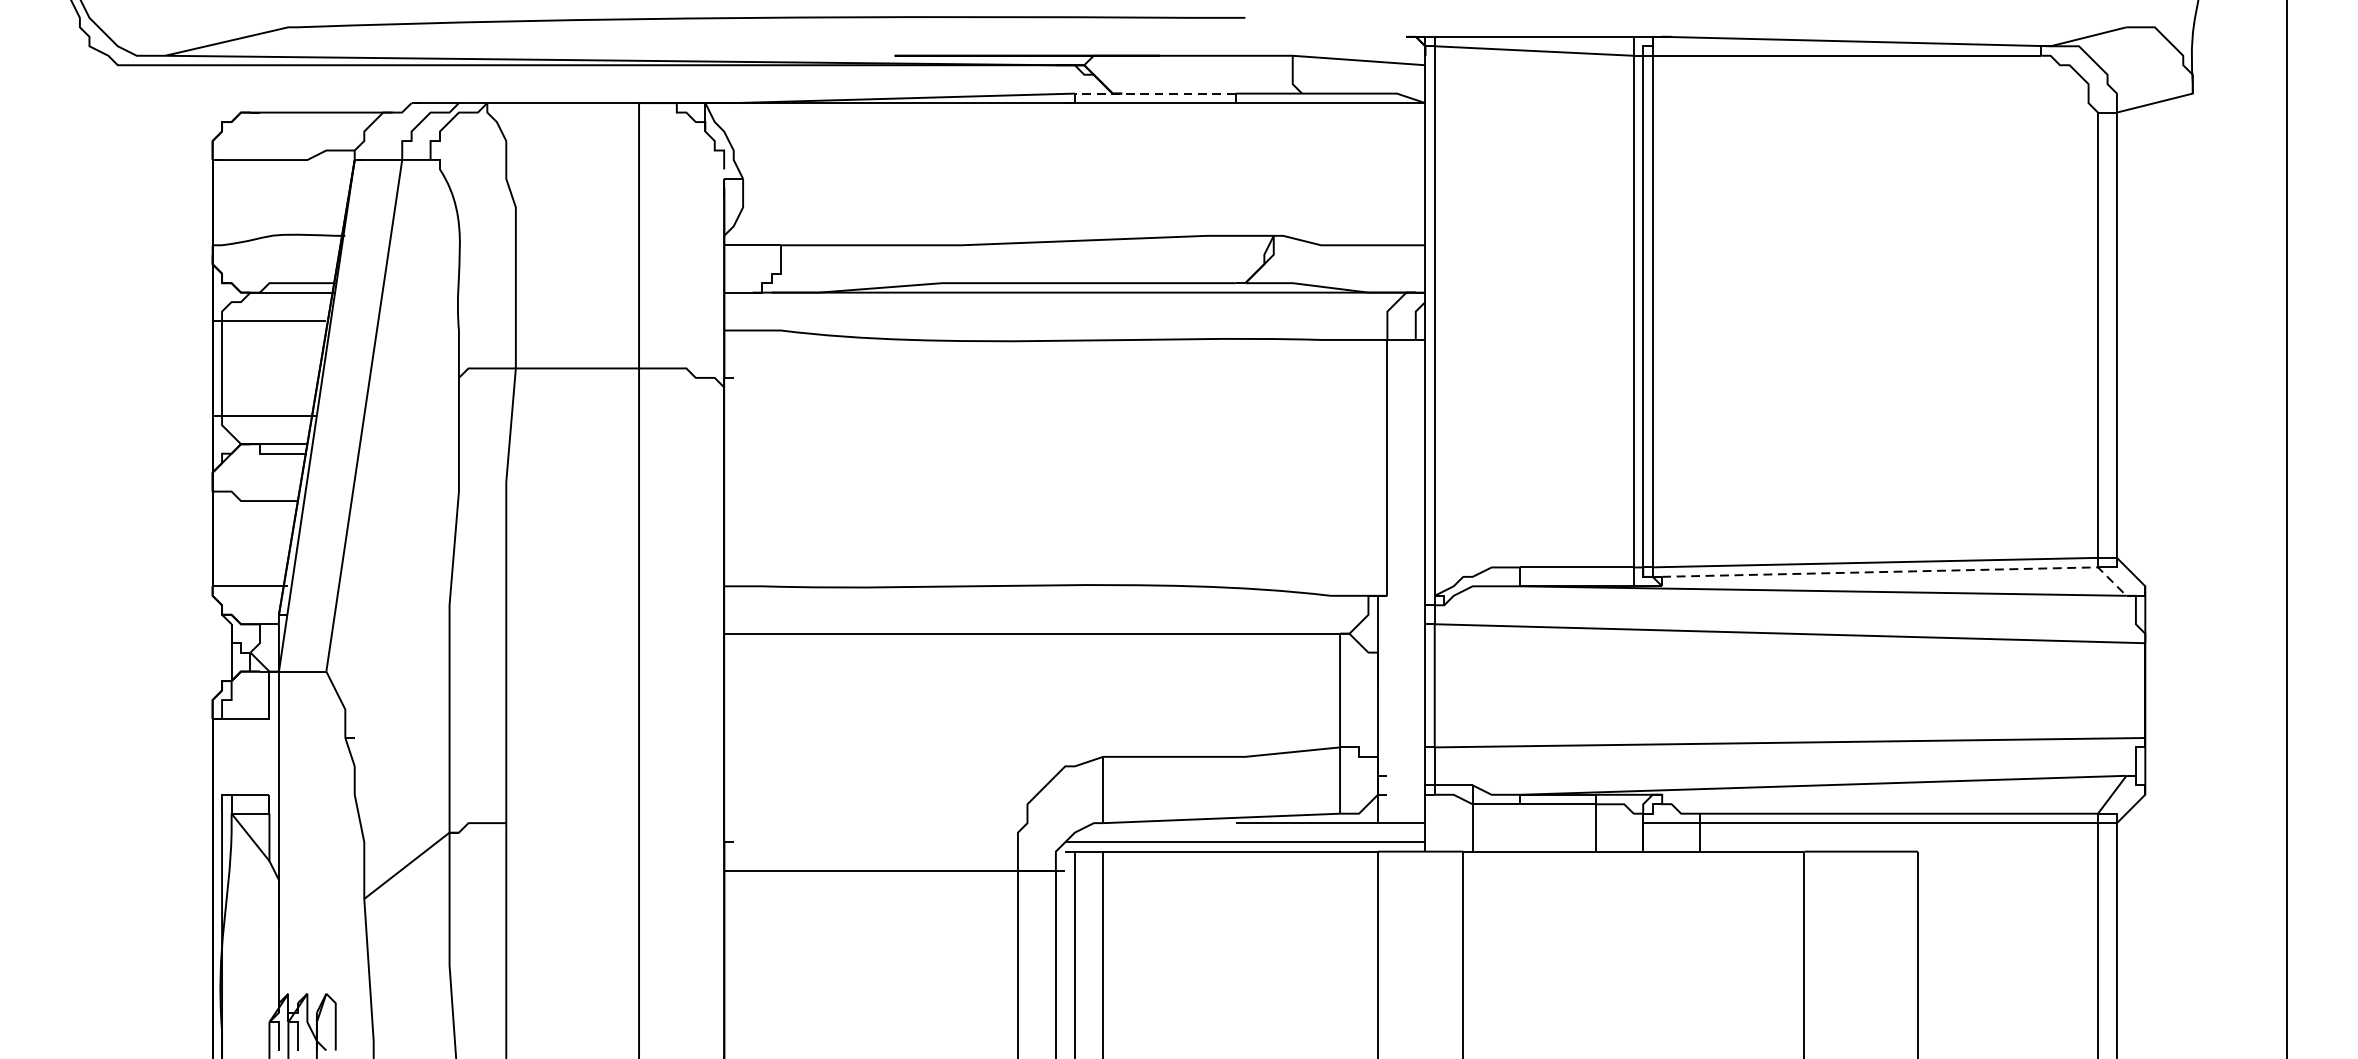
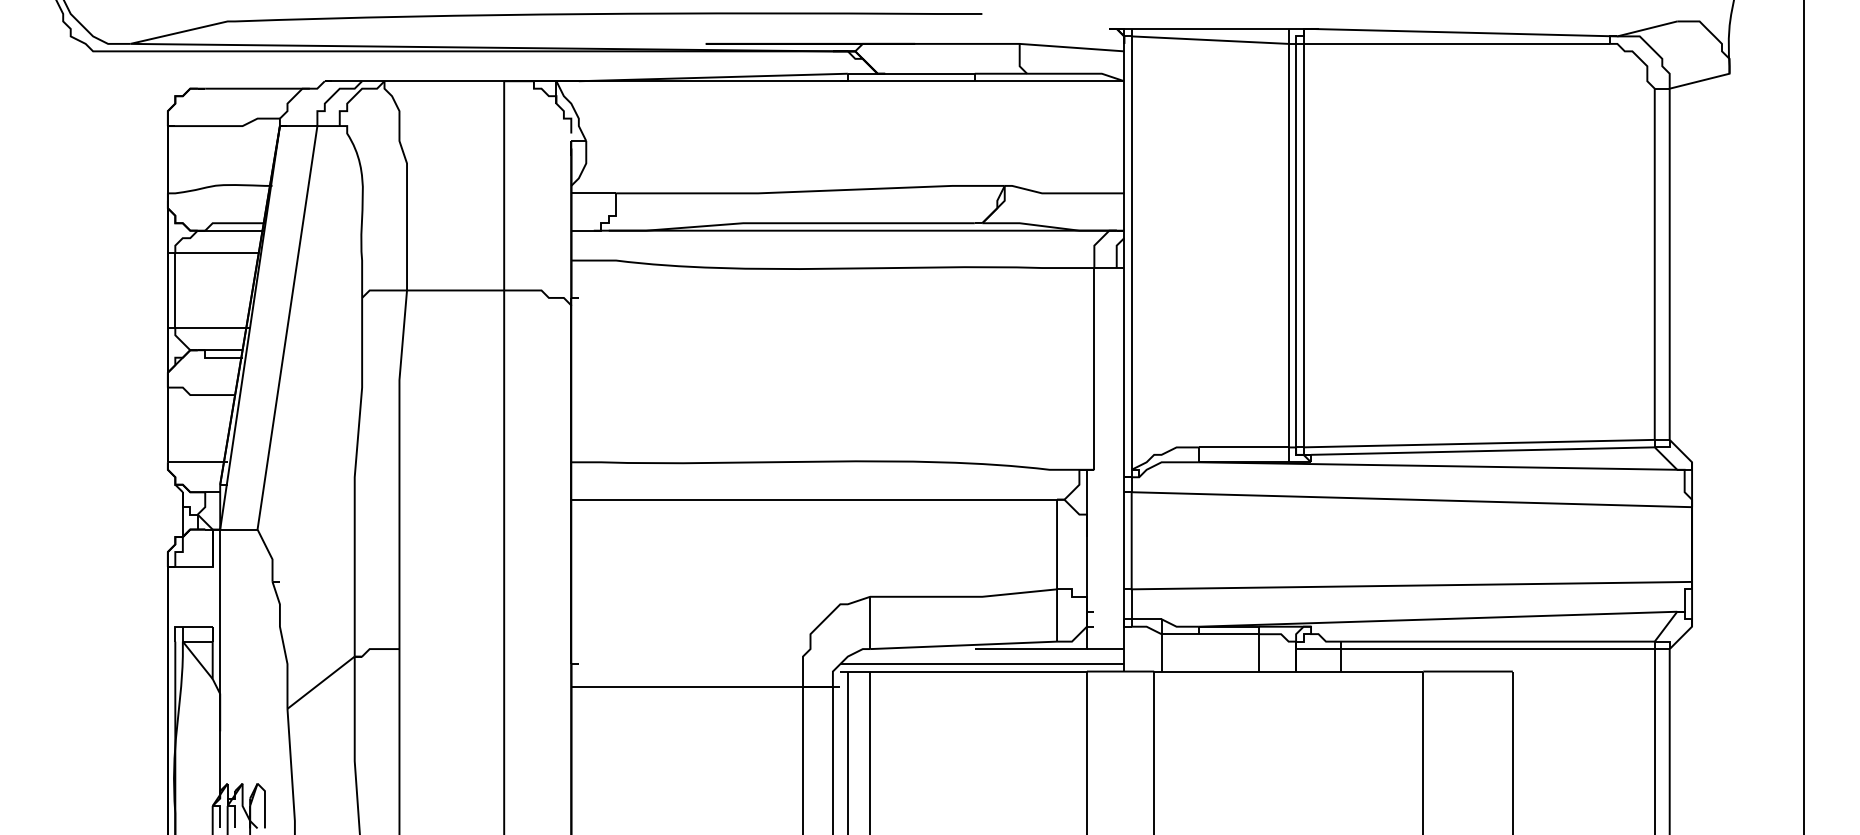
line: (1154, 93) -> (910, 73), dashed -> solid
line: (1901, 571) -> (1499, 450), dashed -> solid

